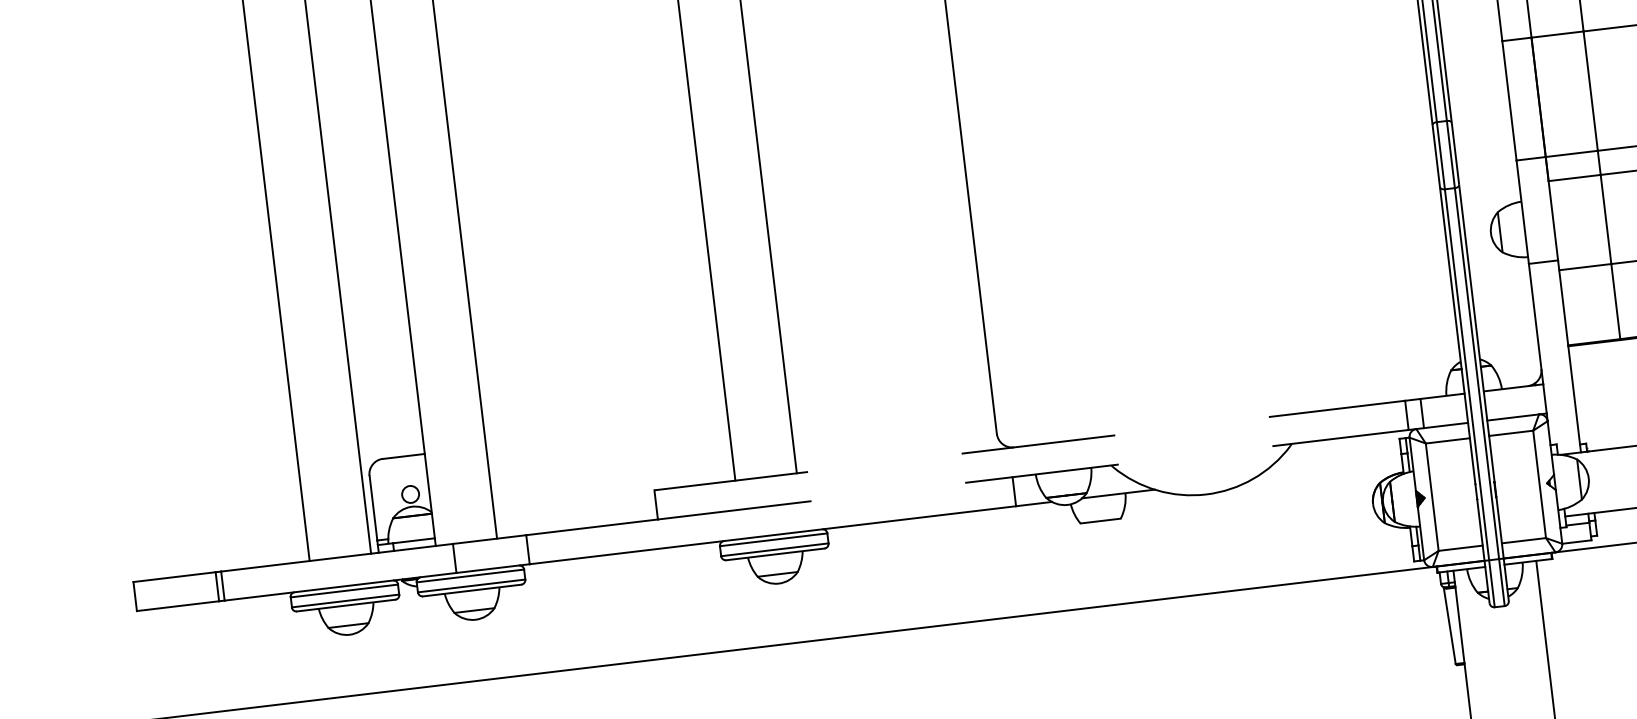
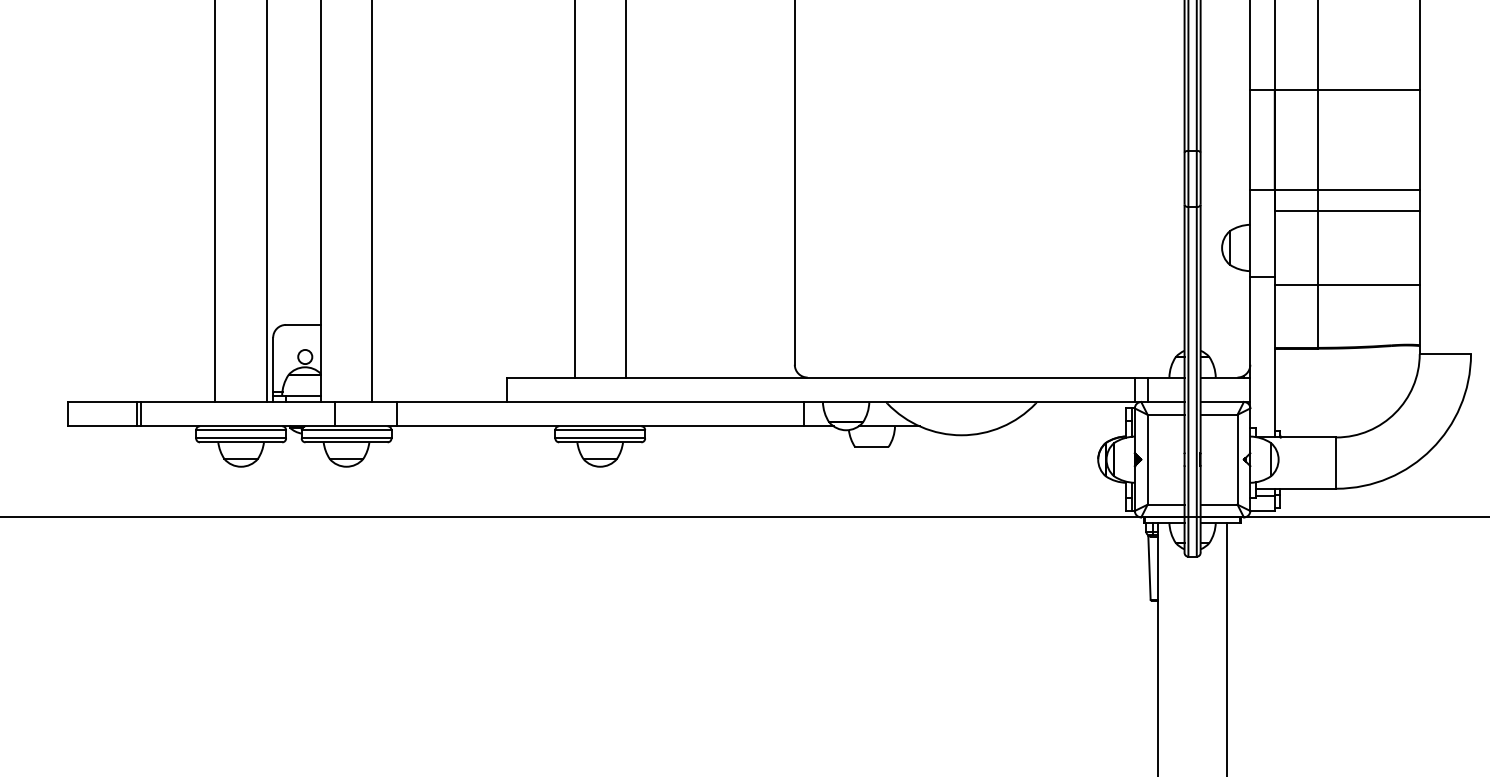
line: (1030, 445) -> (821, 377), dashed -> solid
line: (1034, 475) -> (821, 402), dashed -> solid

